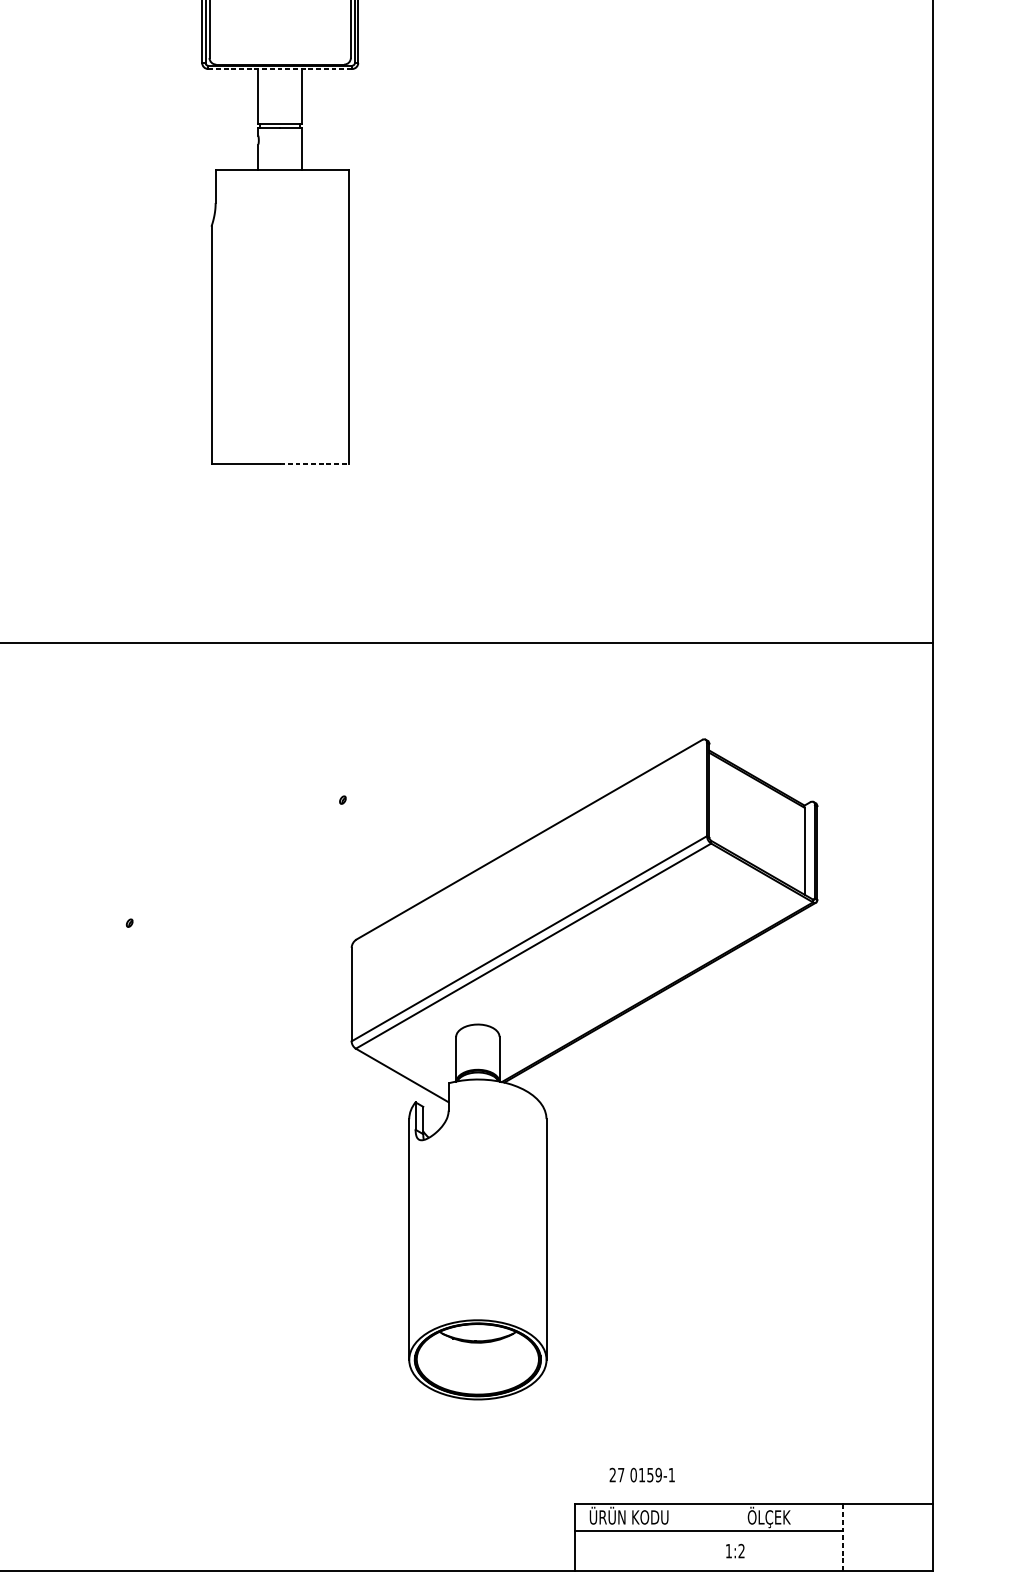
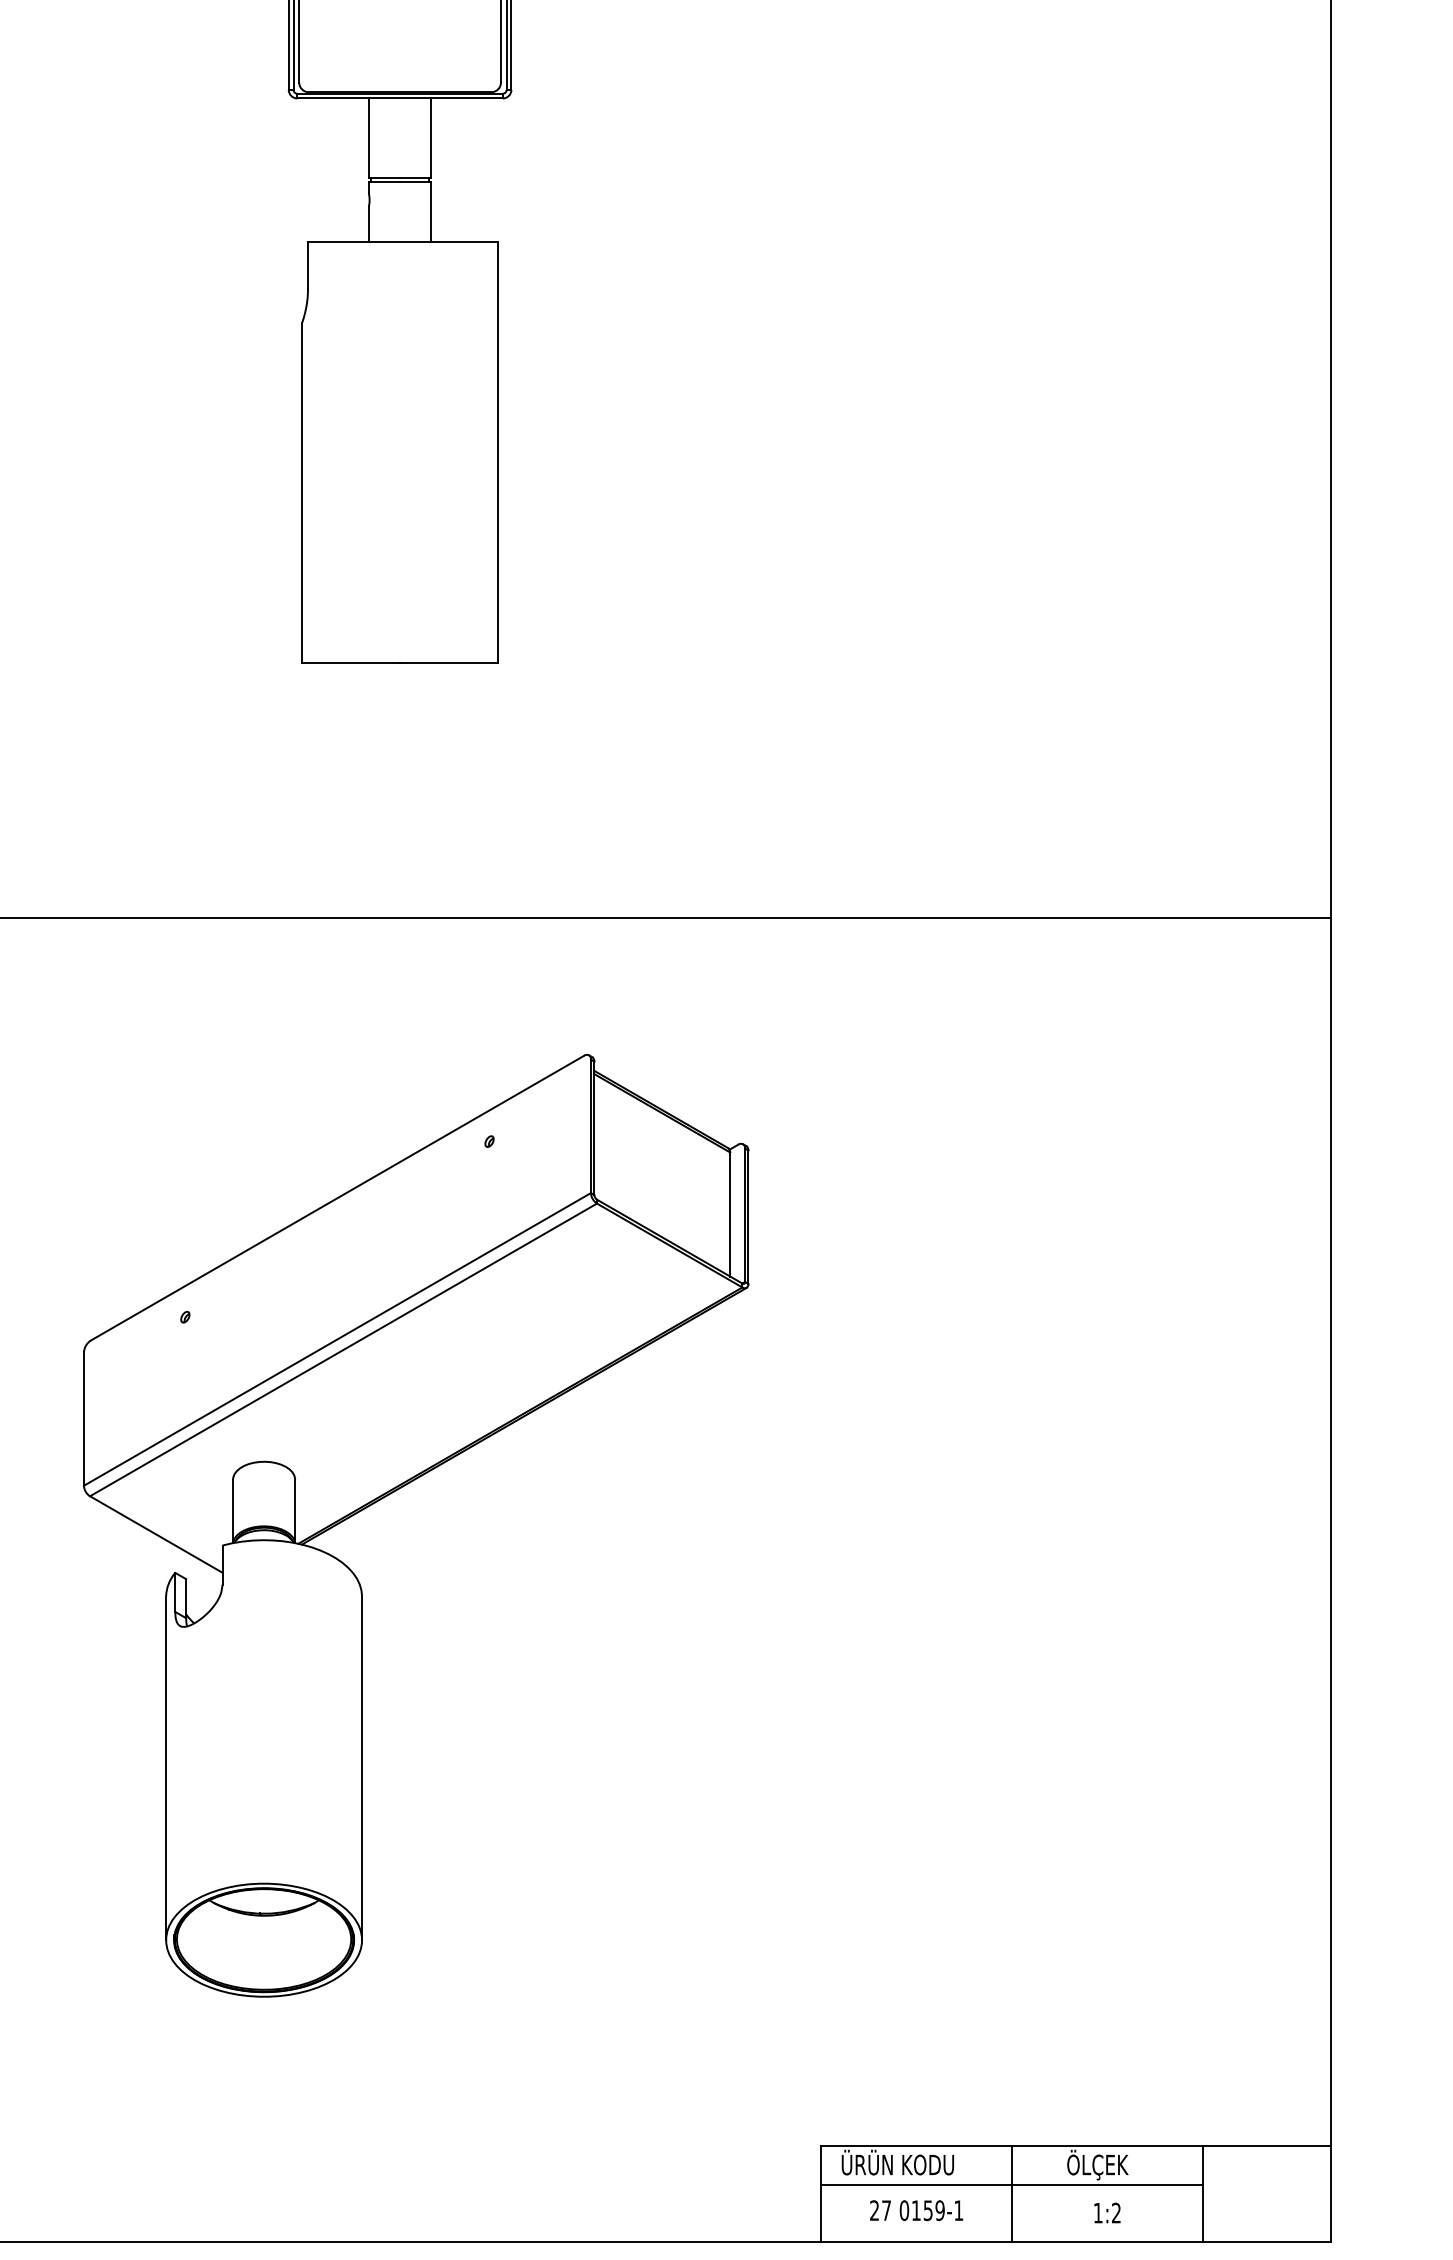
line: (280, 69) -> (400, 98), dashed -> solid
line: (314, 464) -> (449, 662), dashed -> solid
part: (570, 1045) -> (396, 1491), moved
text: (642, 1475) -> (916, 2210), moved
line: (709, 1538) -> (1012, 2194), added
line: (843, 1538) -> (1203, 2194), dashed -> solid
text: (735, 1550) -> (1107, 2212), moved

